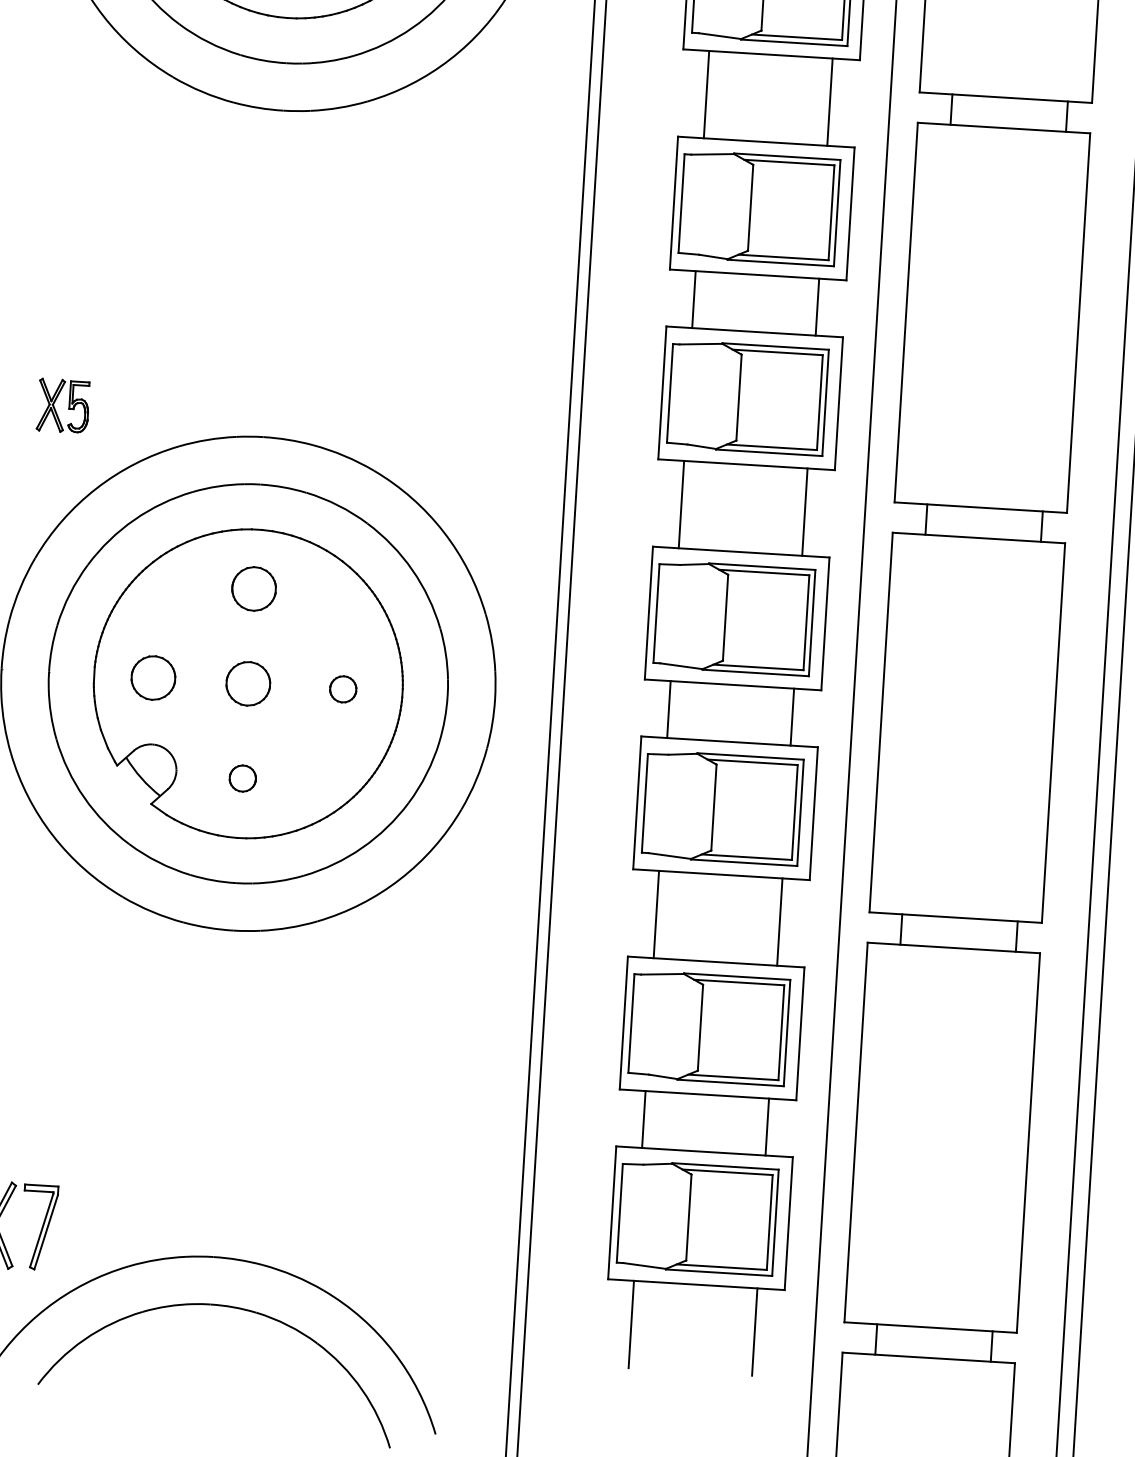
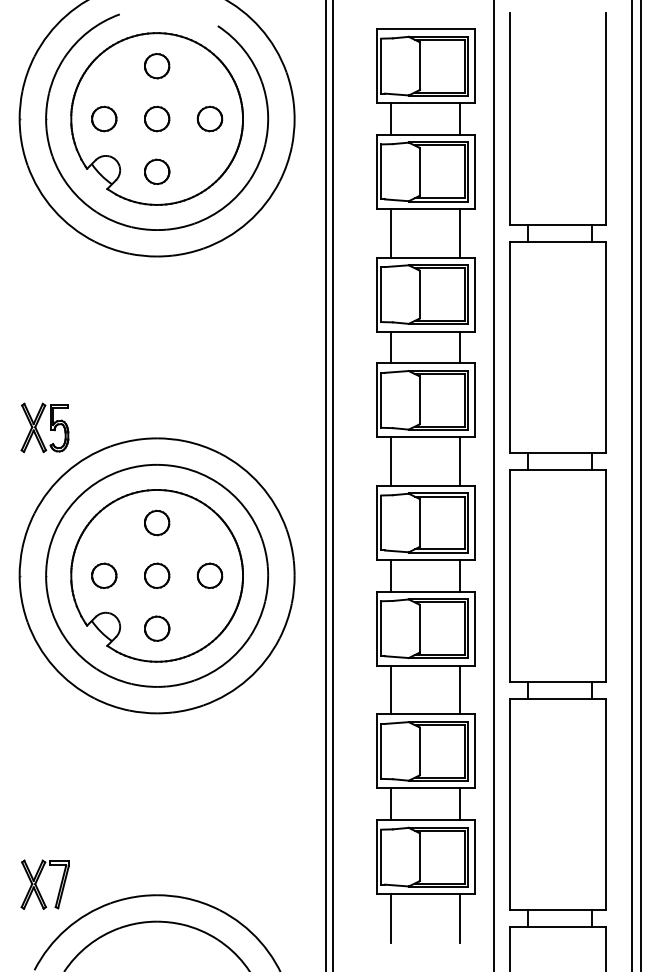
part: (62, 405) -> (44, 427), size x1.67
part: (342, 688) -> (209, 575), size x1.67
part: (243, 778) -> (157, 628), size x1.67

